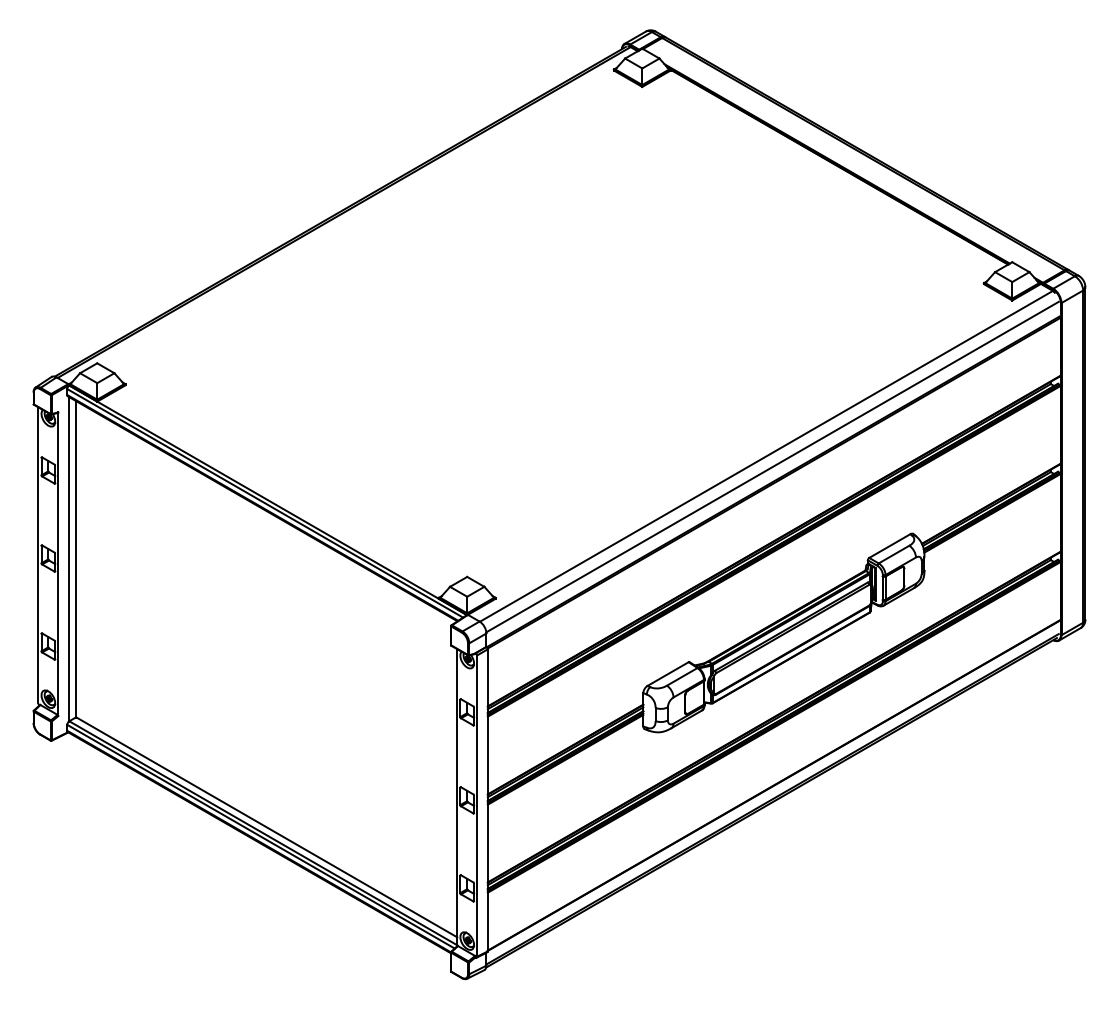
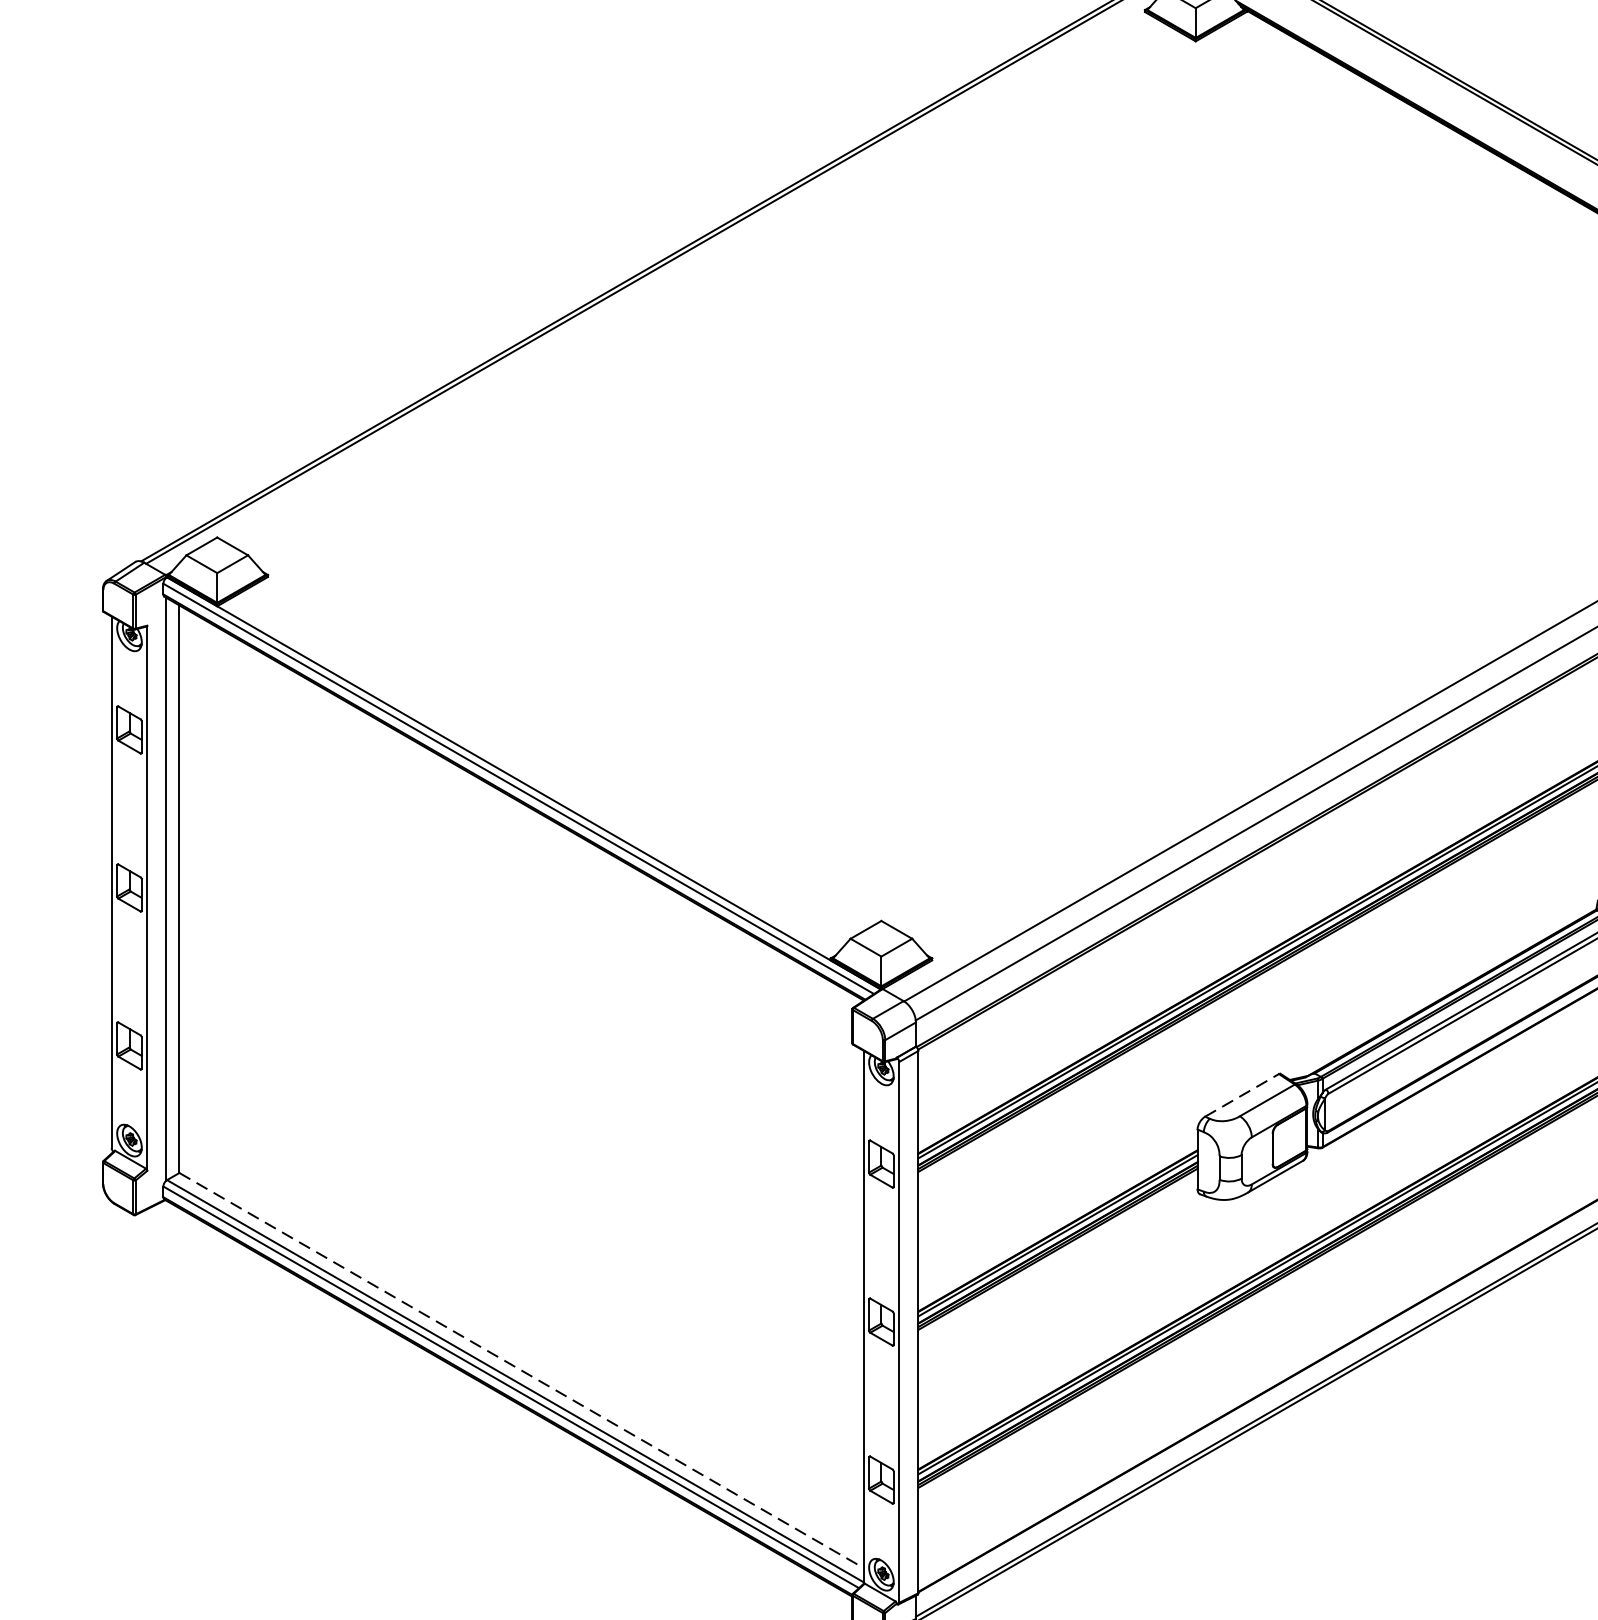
line: (668, 674) -> (1242, 1096), solid -> dashed
line: (267, 827) -> (522, 1370), solid -> dashed

